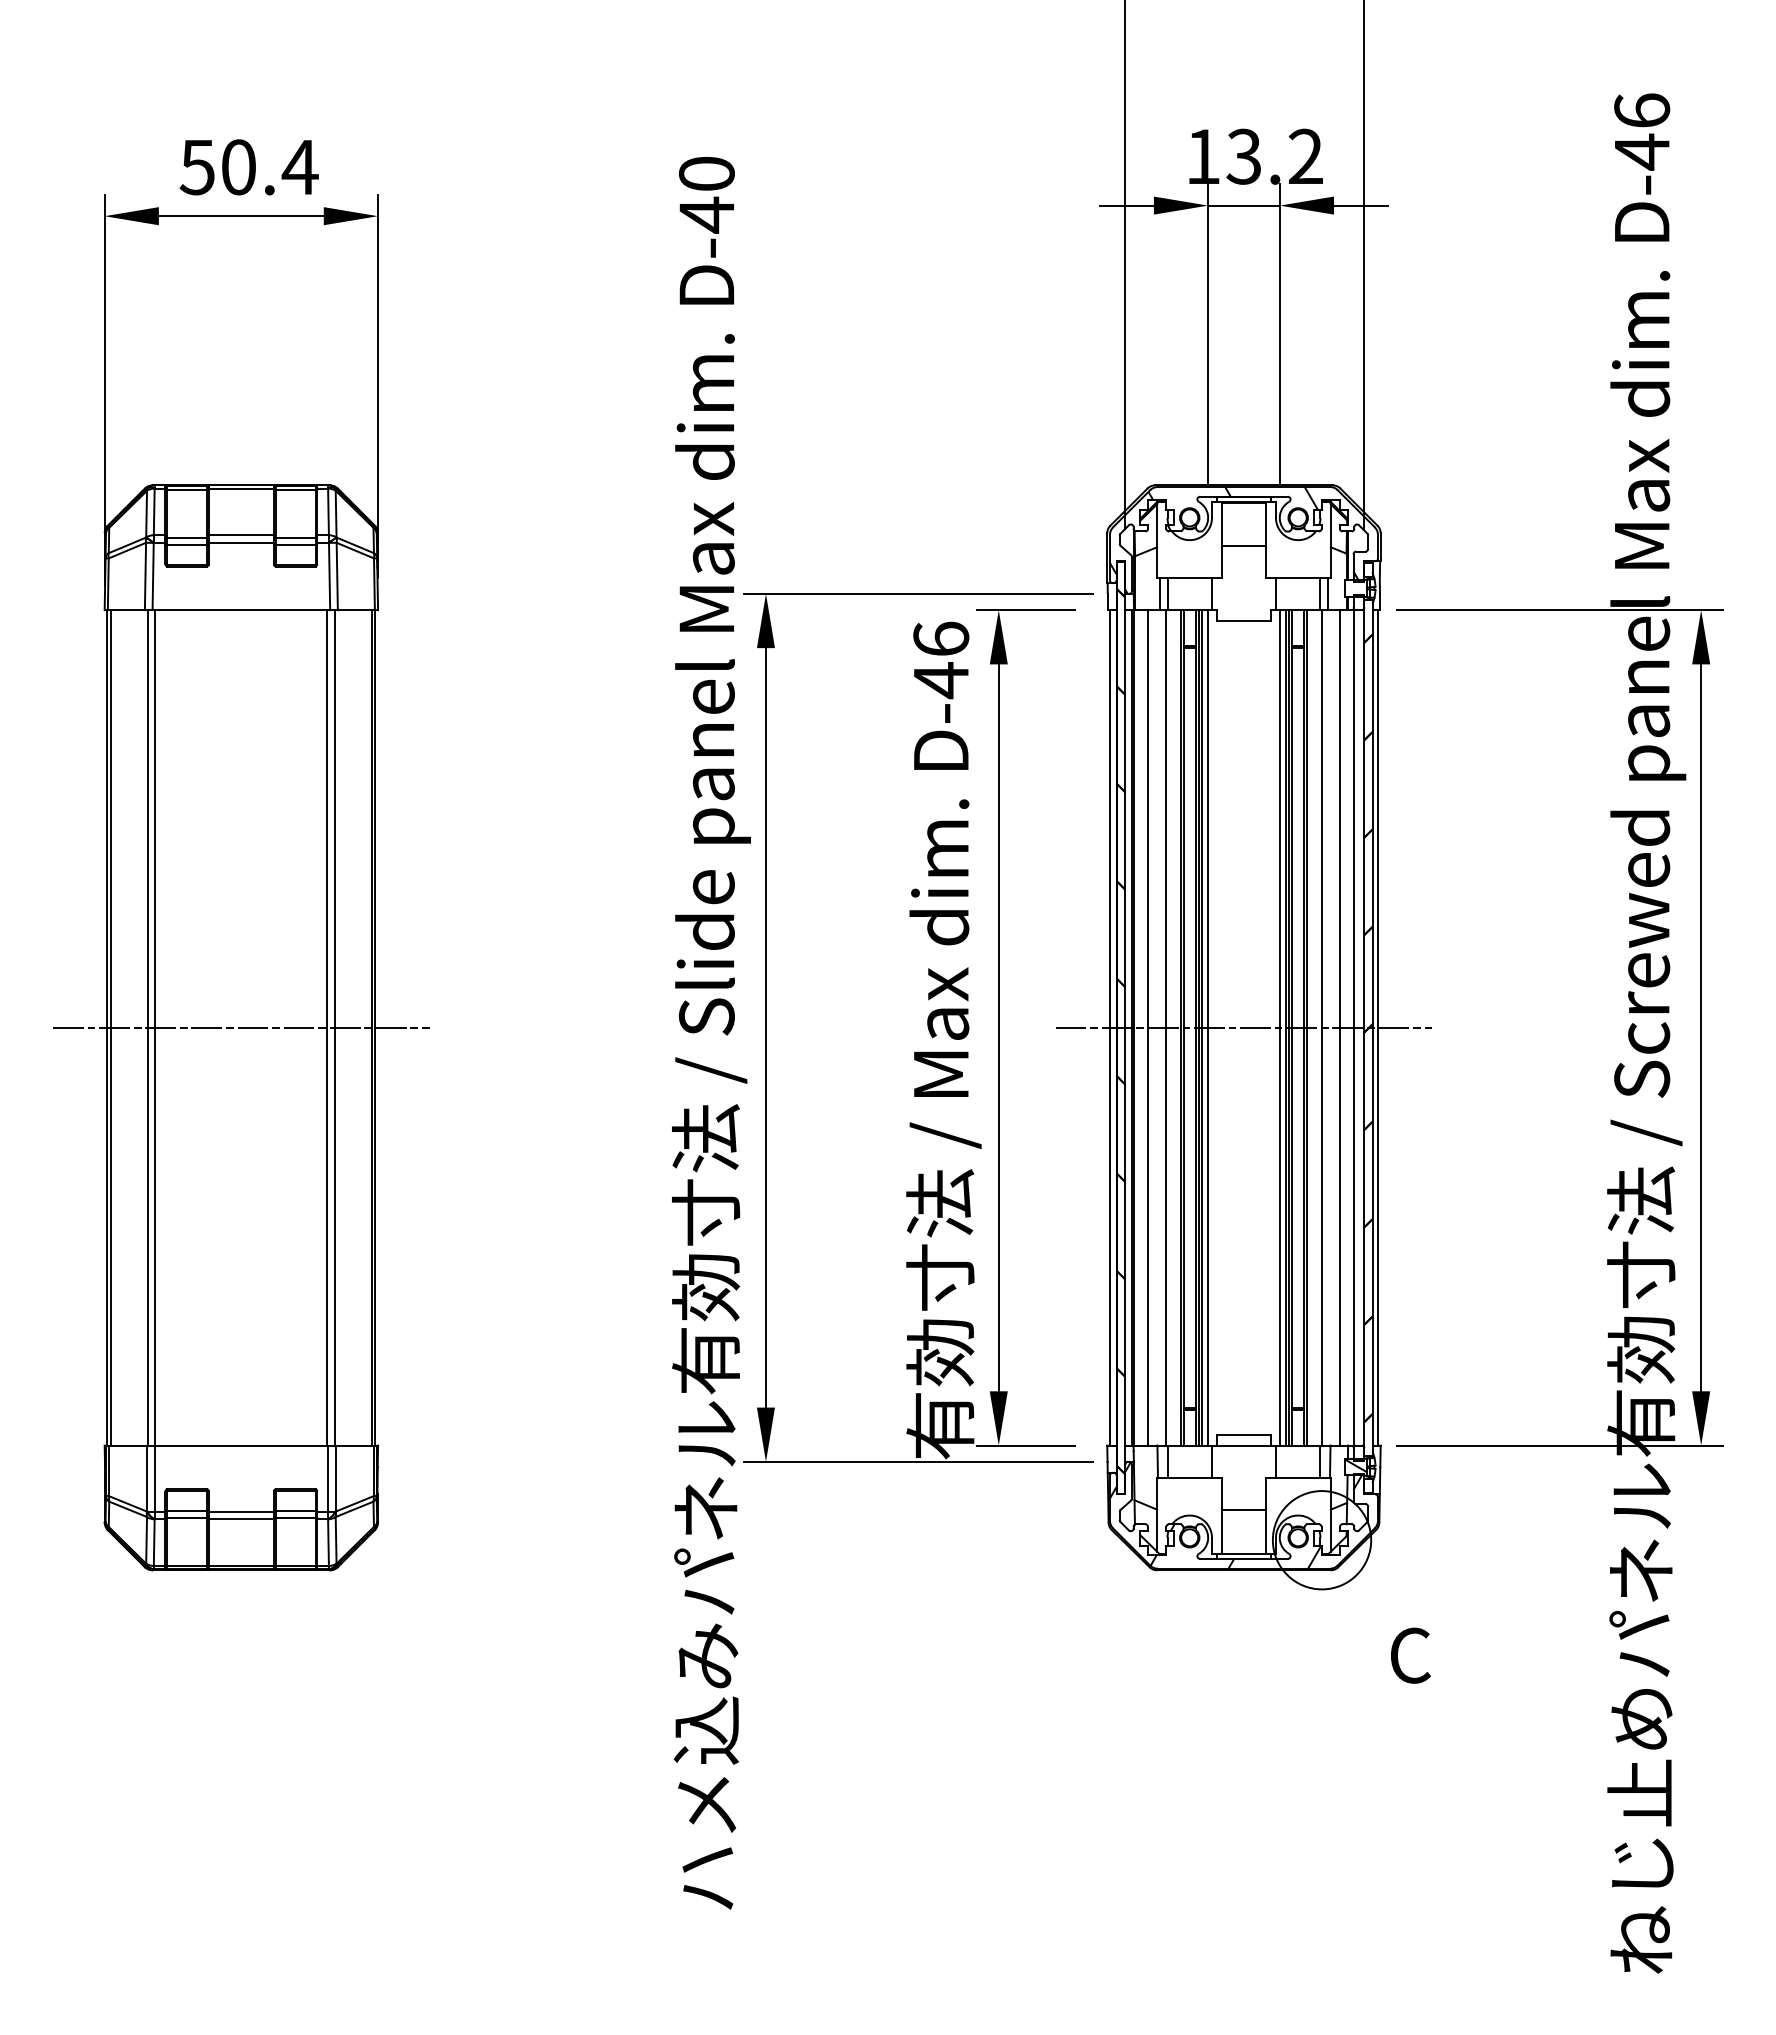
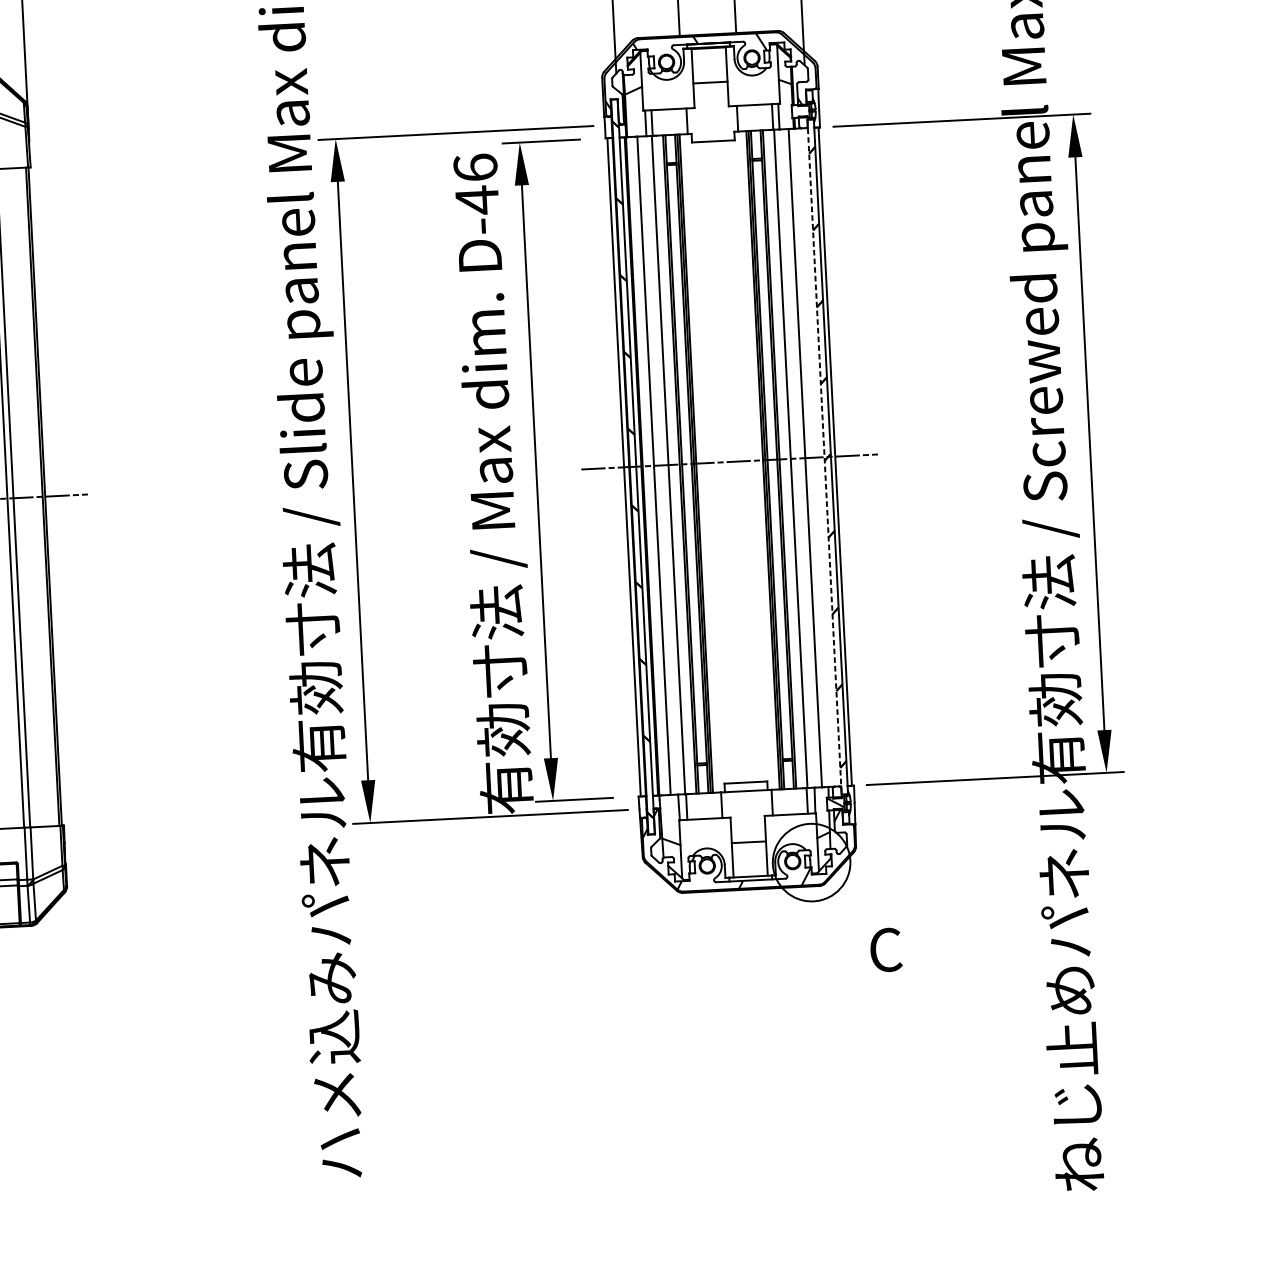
line: (1208, 1027) -> (701, 463), removed
line: (1279, 1027) -> (757, 460), removed
line: (1353, 1027) -> (815, 457), removed
line: (1364, 1028) -> (824, 457), solid -> dashed

